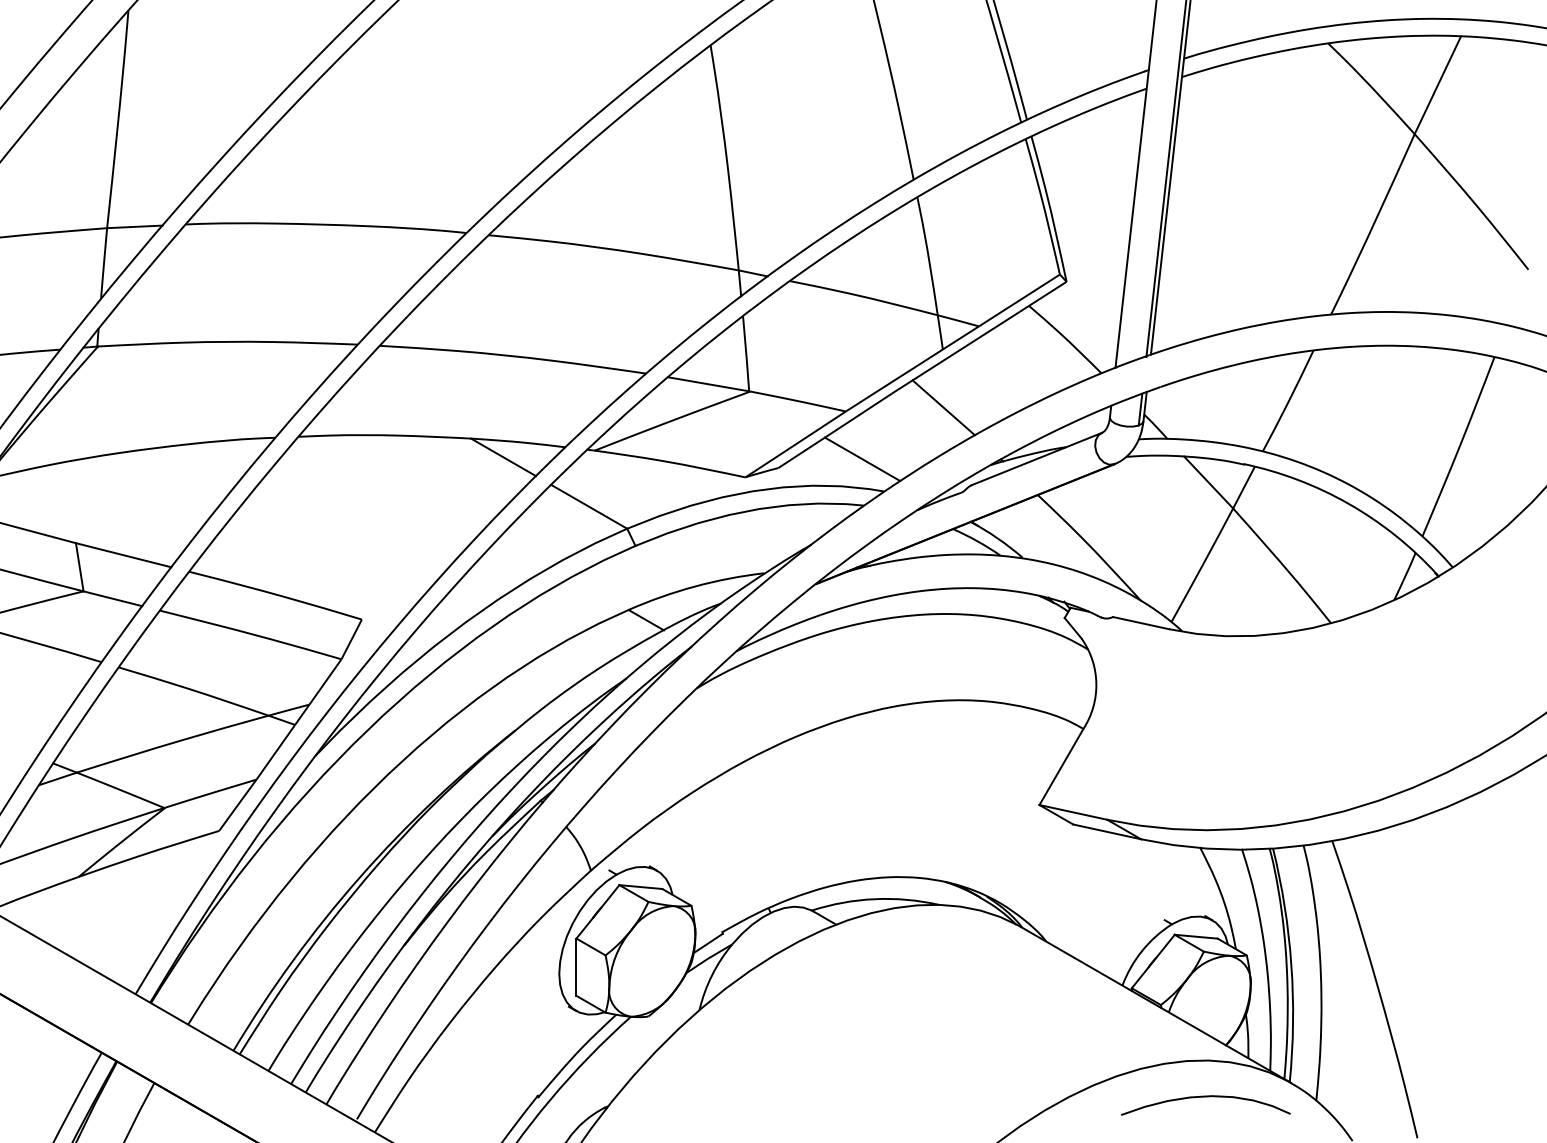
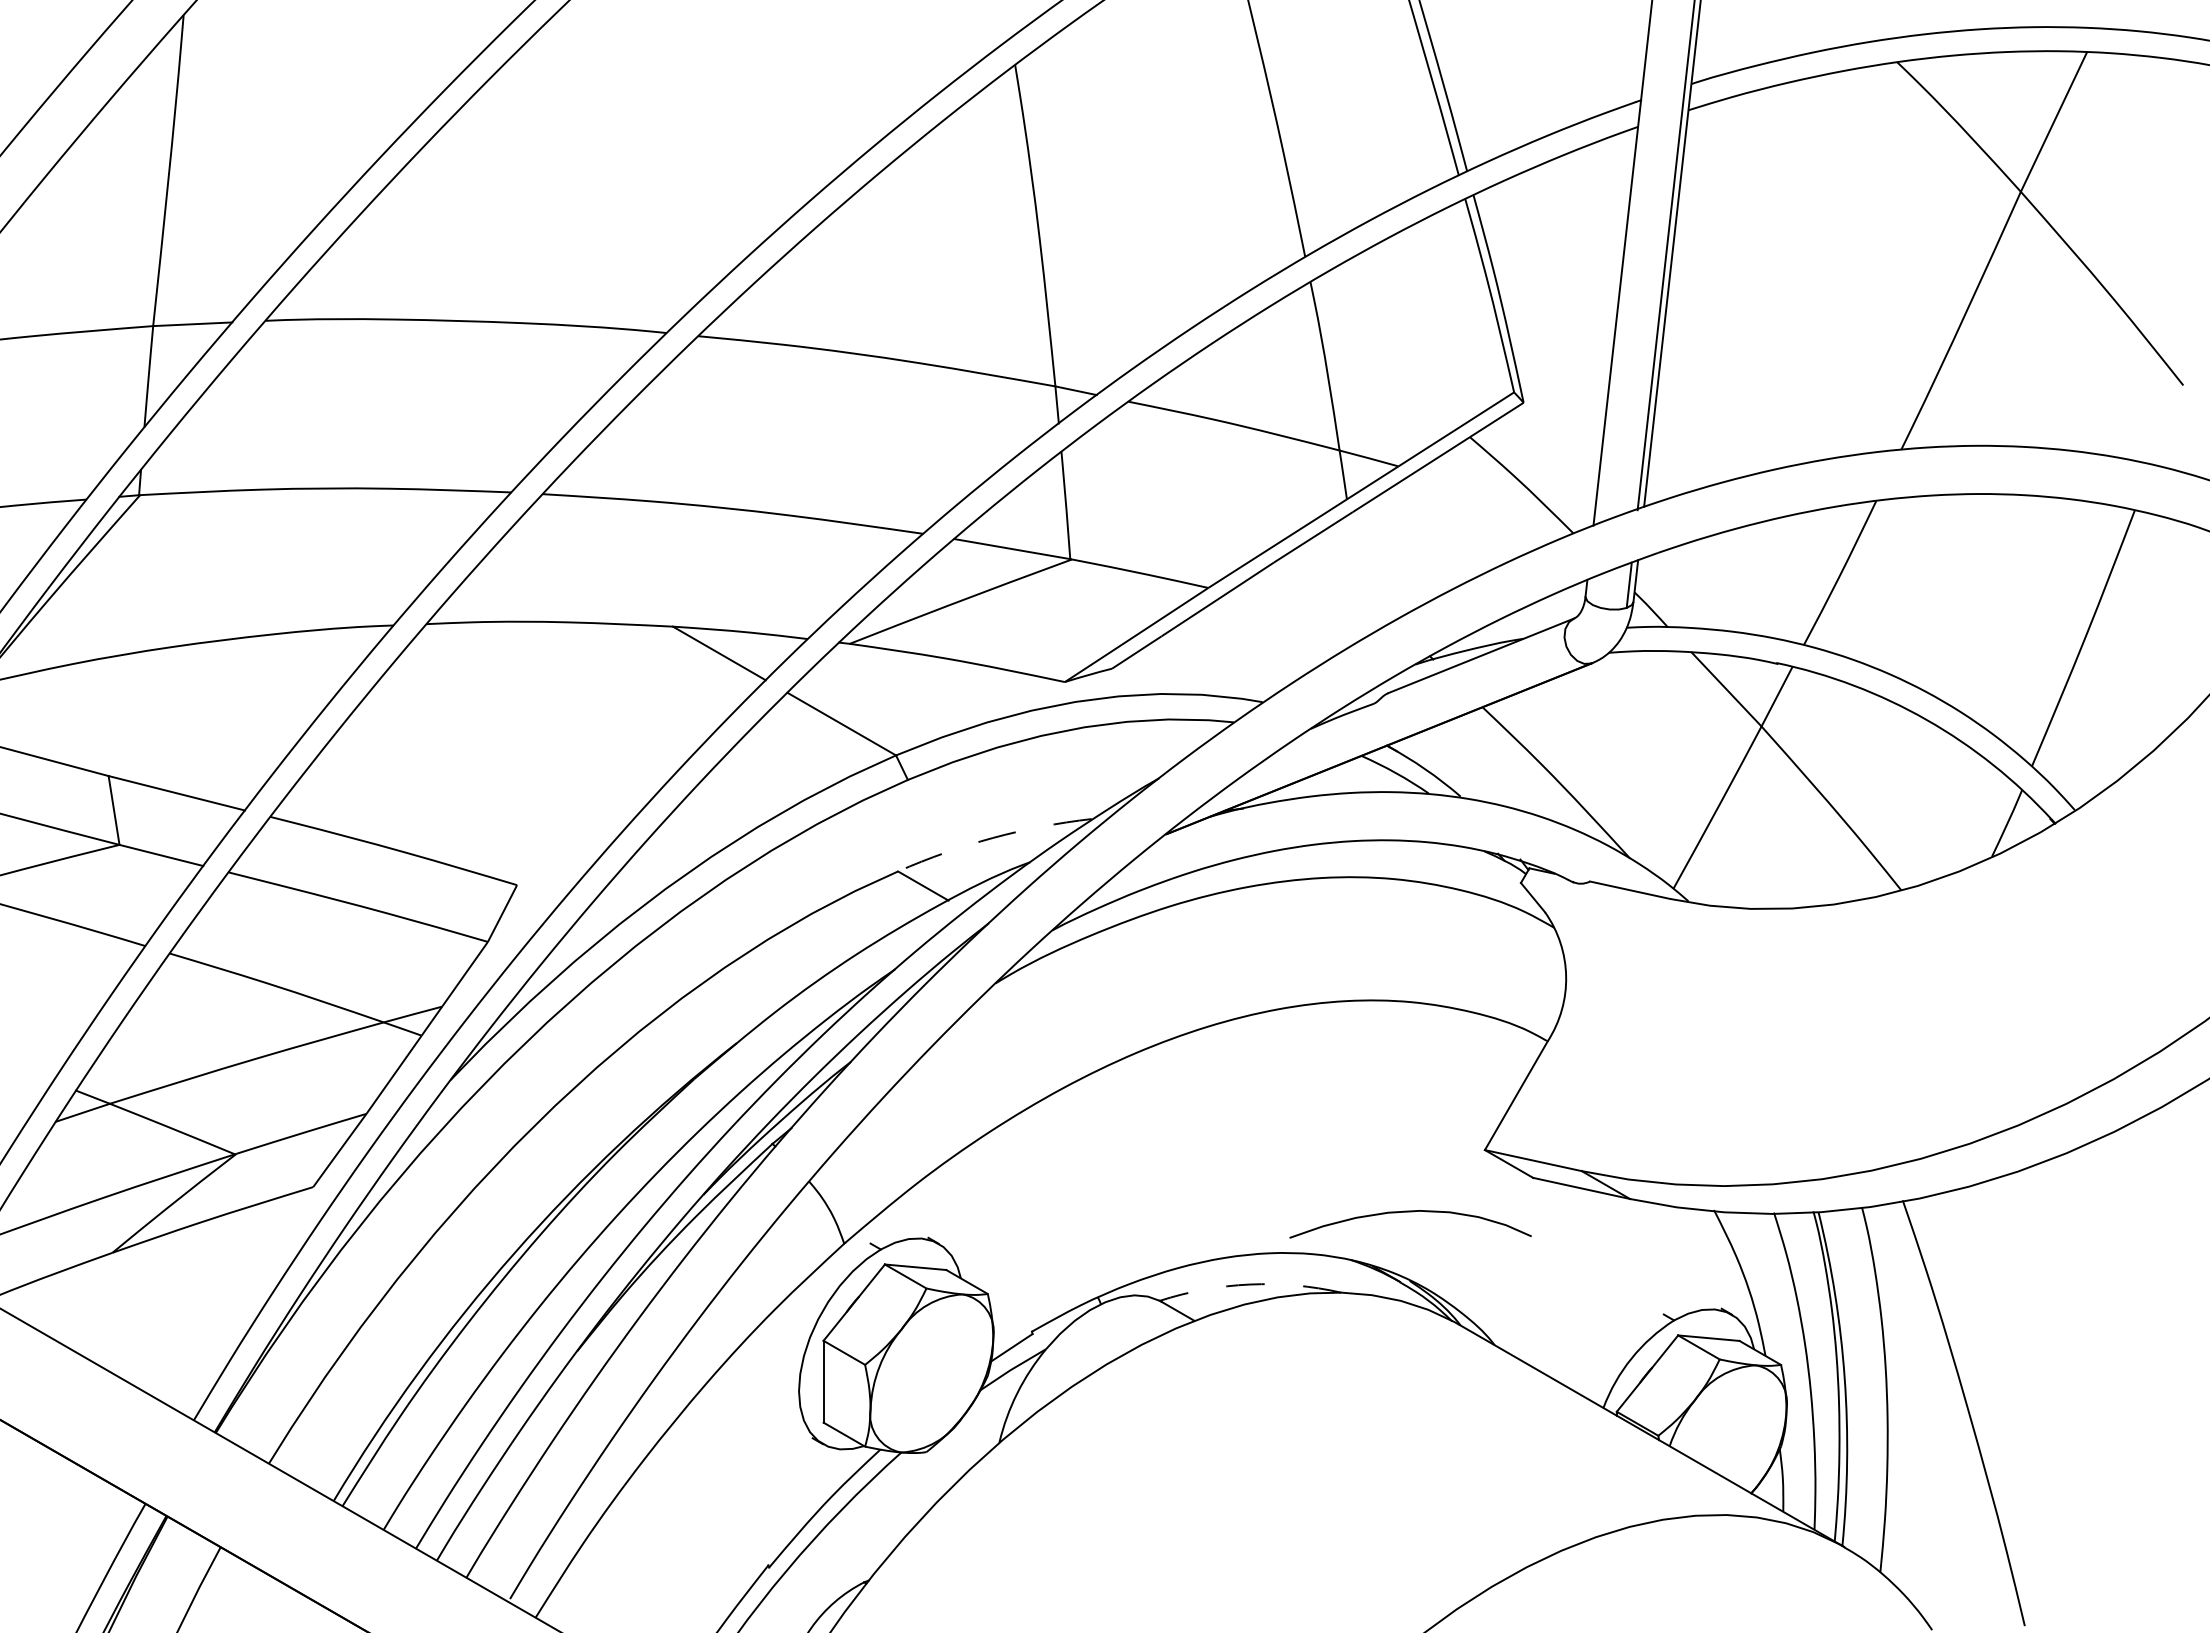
line: (943, 407) -> (1347, 582), removed
line: (862, 459) -> (1232, 656), removed
arc: (694, 586) -> (992, 837), solid -> dashed
arc: (874, 899) -> (1249, 1284), solid -> dashed
curve: (1205, 1097) -> (1410, 1212), moved

